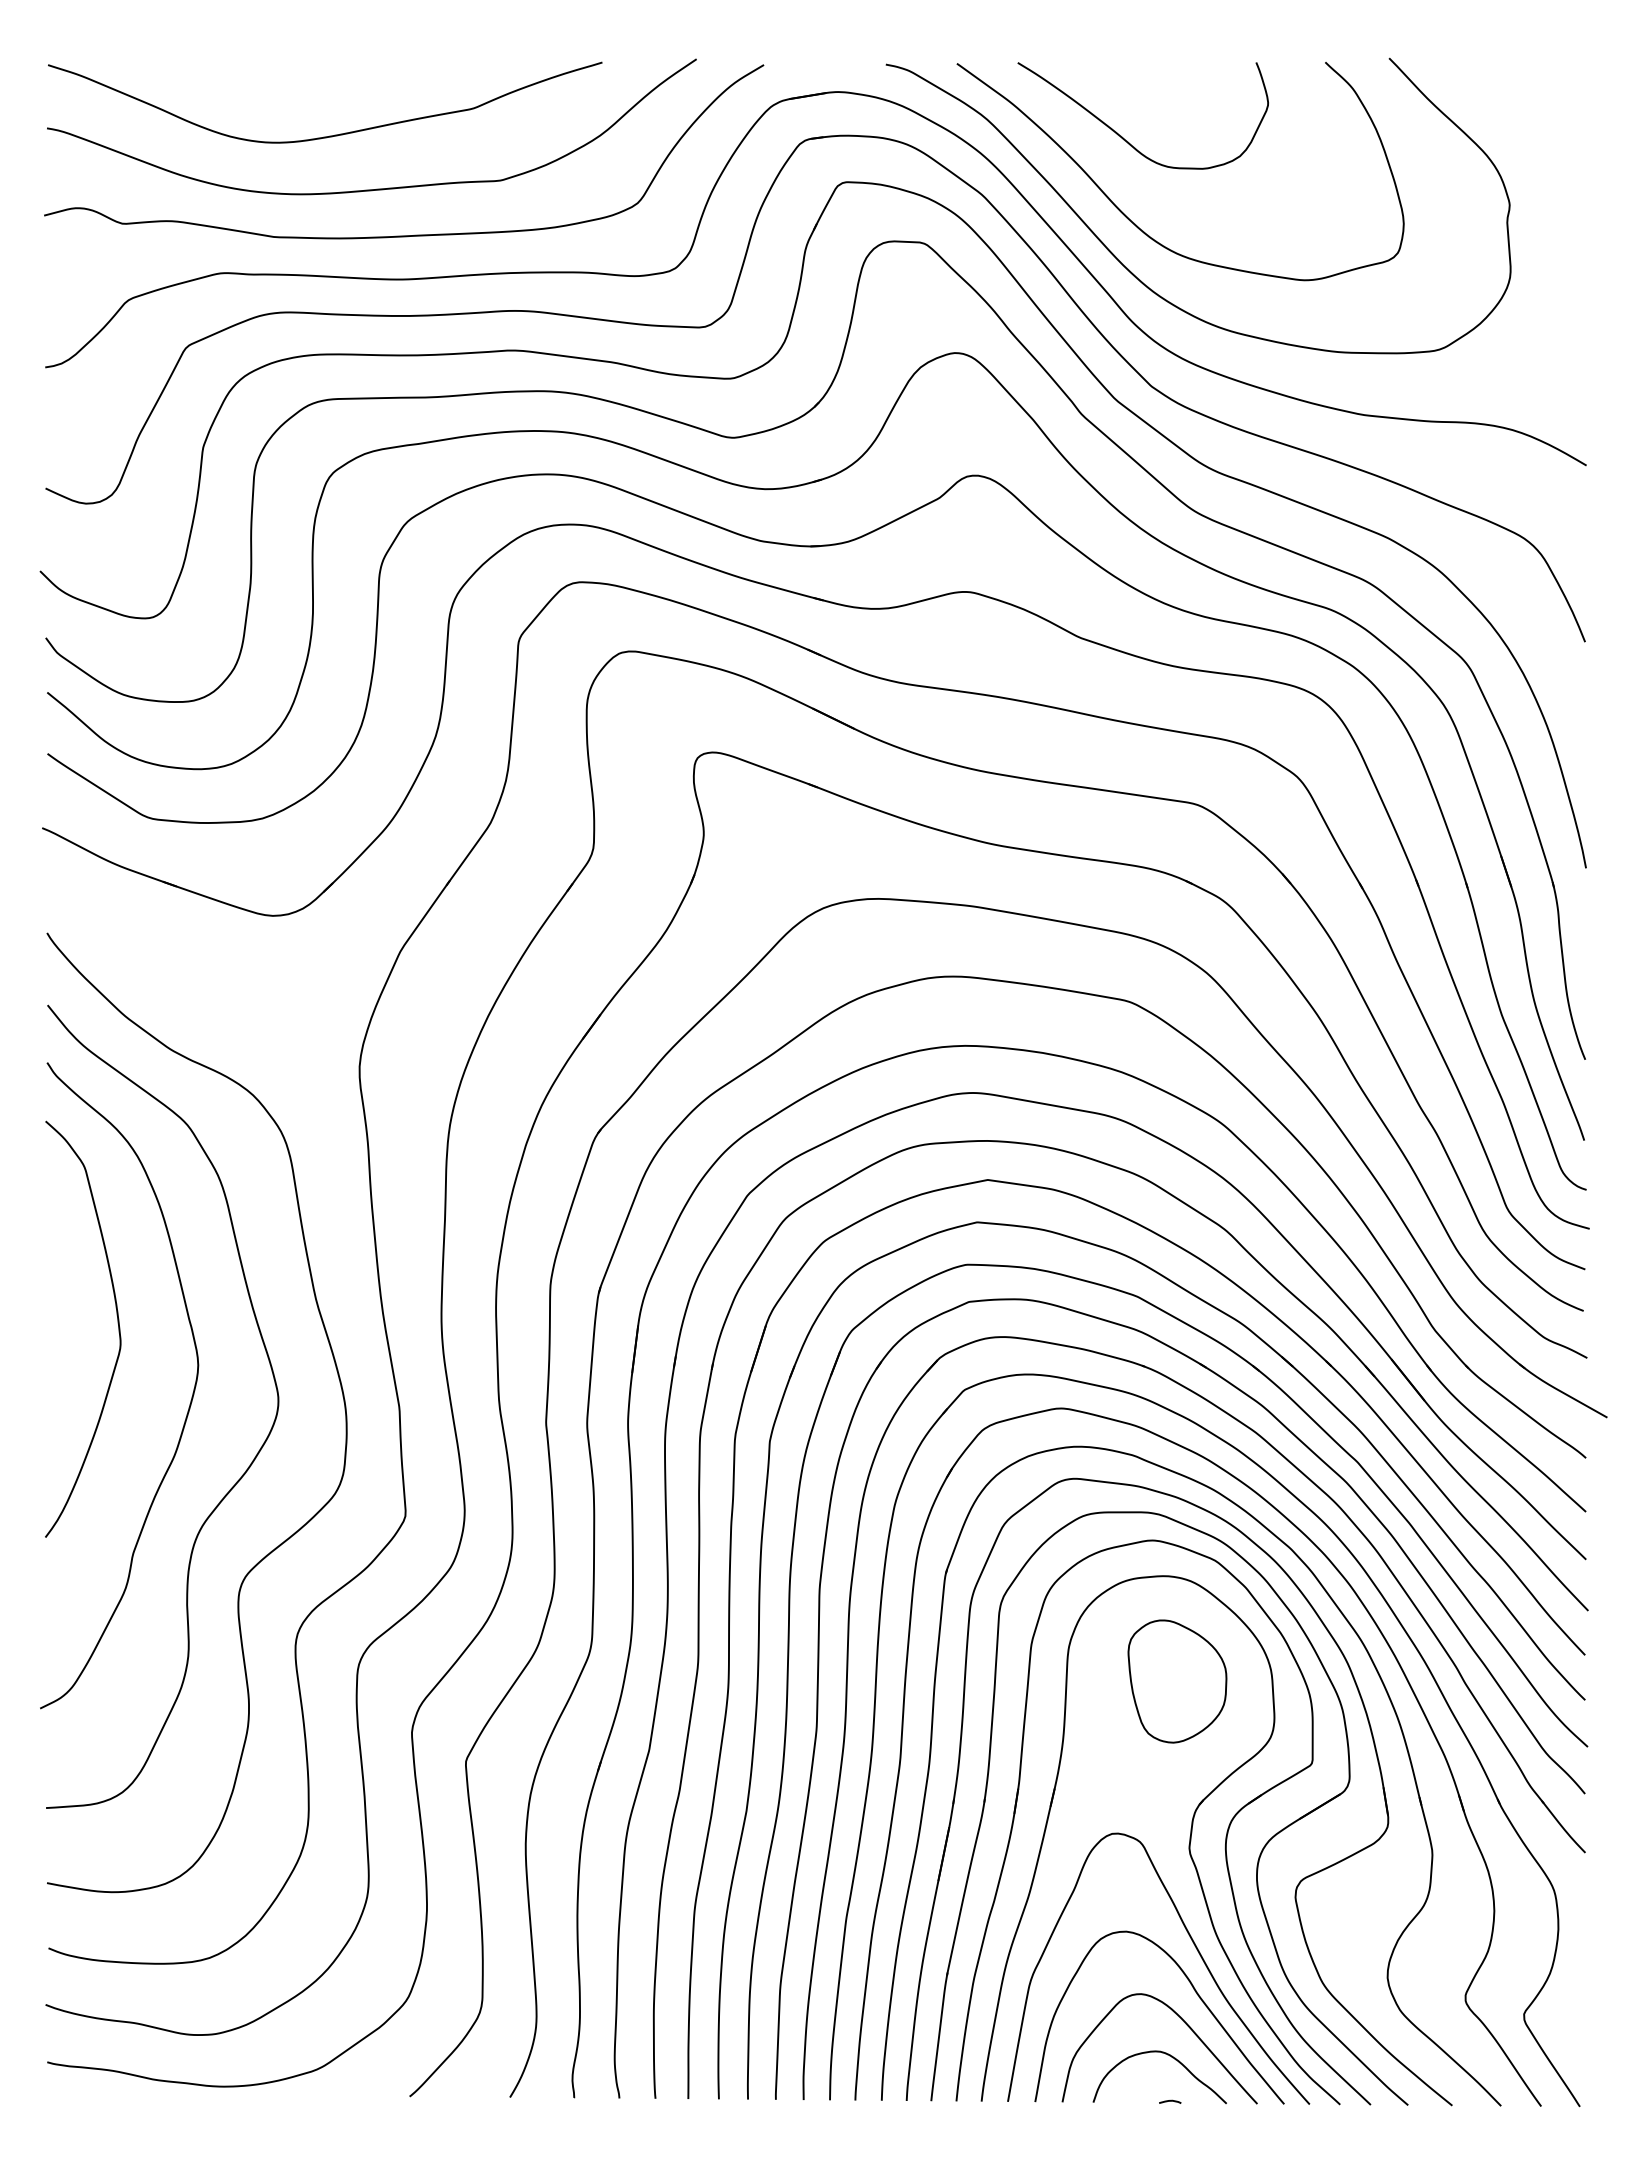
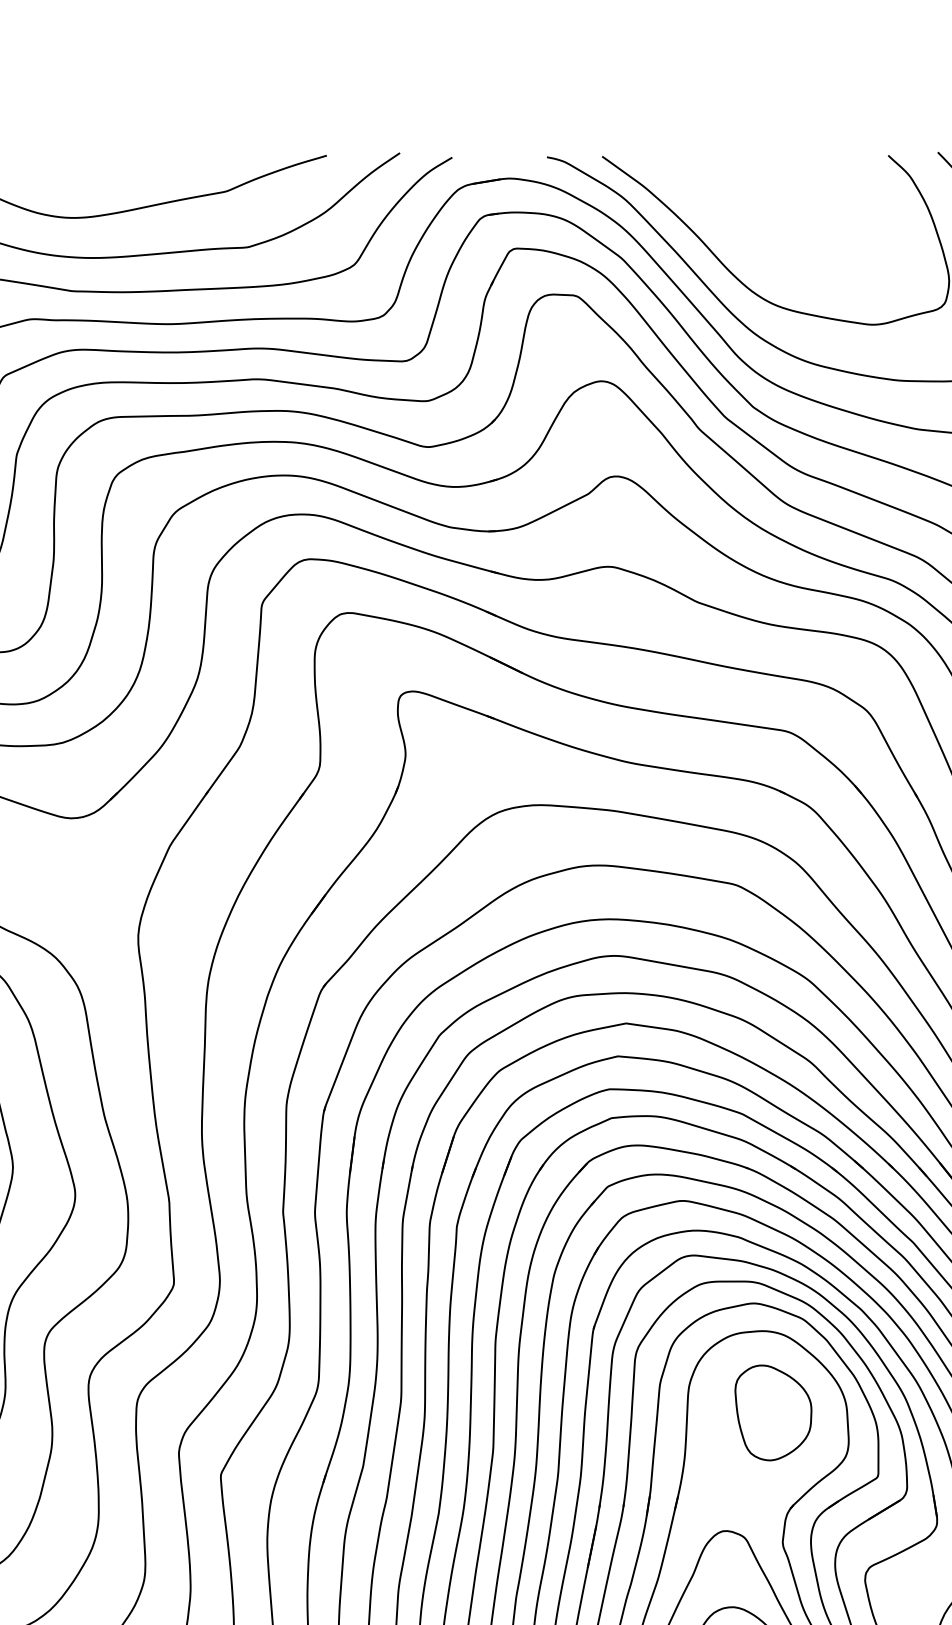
curve: (1121, 135) -> (729, 212), removed

